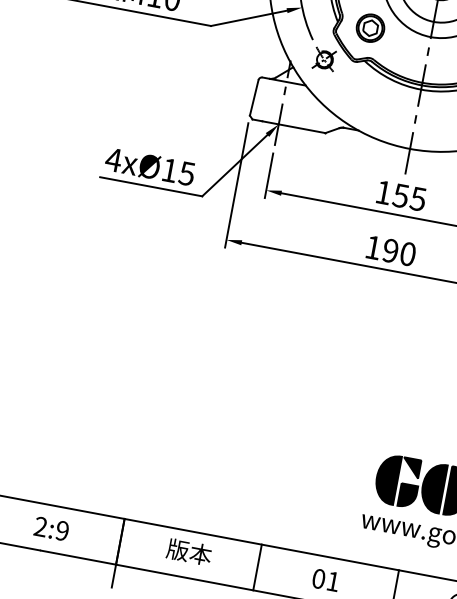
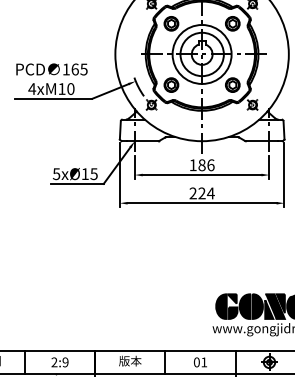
text: (113, 160) -> (56, 174), 4xØ15 -> 5xØ15
text: (409, 197) -> (206, 165), 155 -> 186
text: (389, 250) -> (201, 193), 190 -> 224

